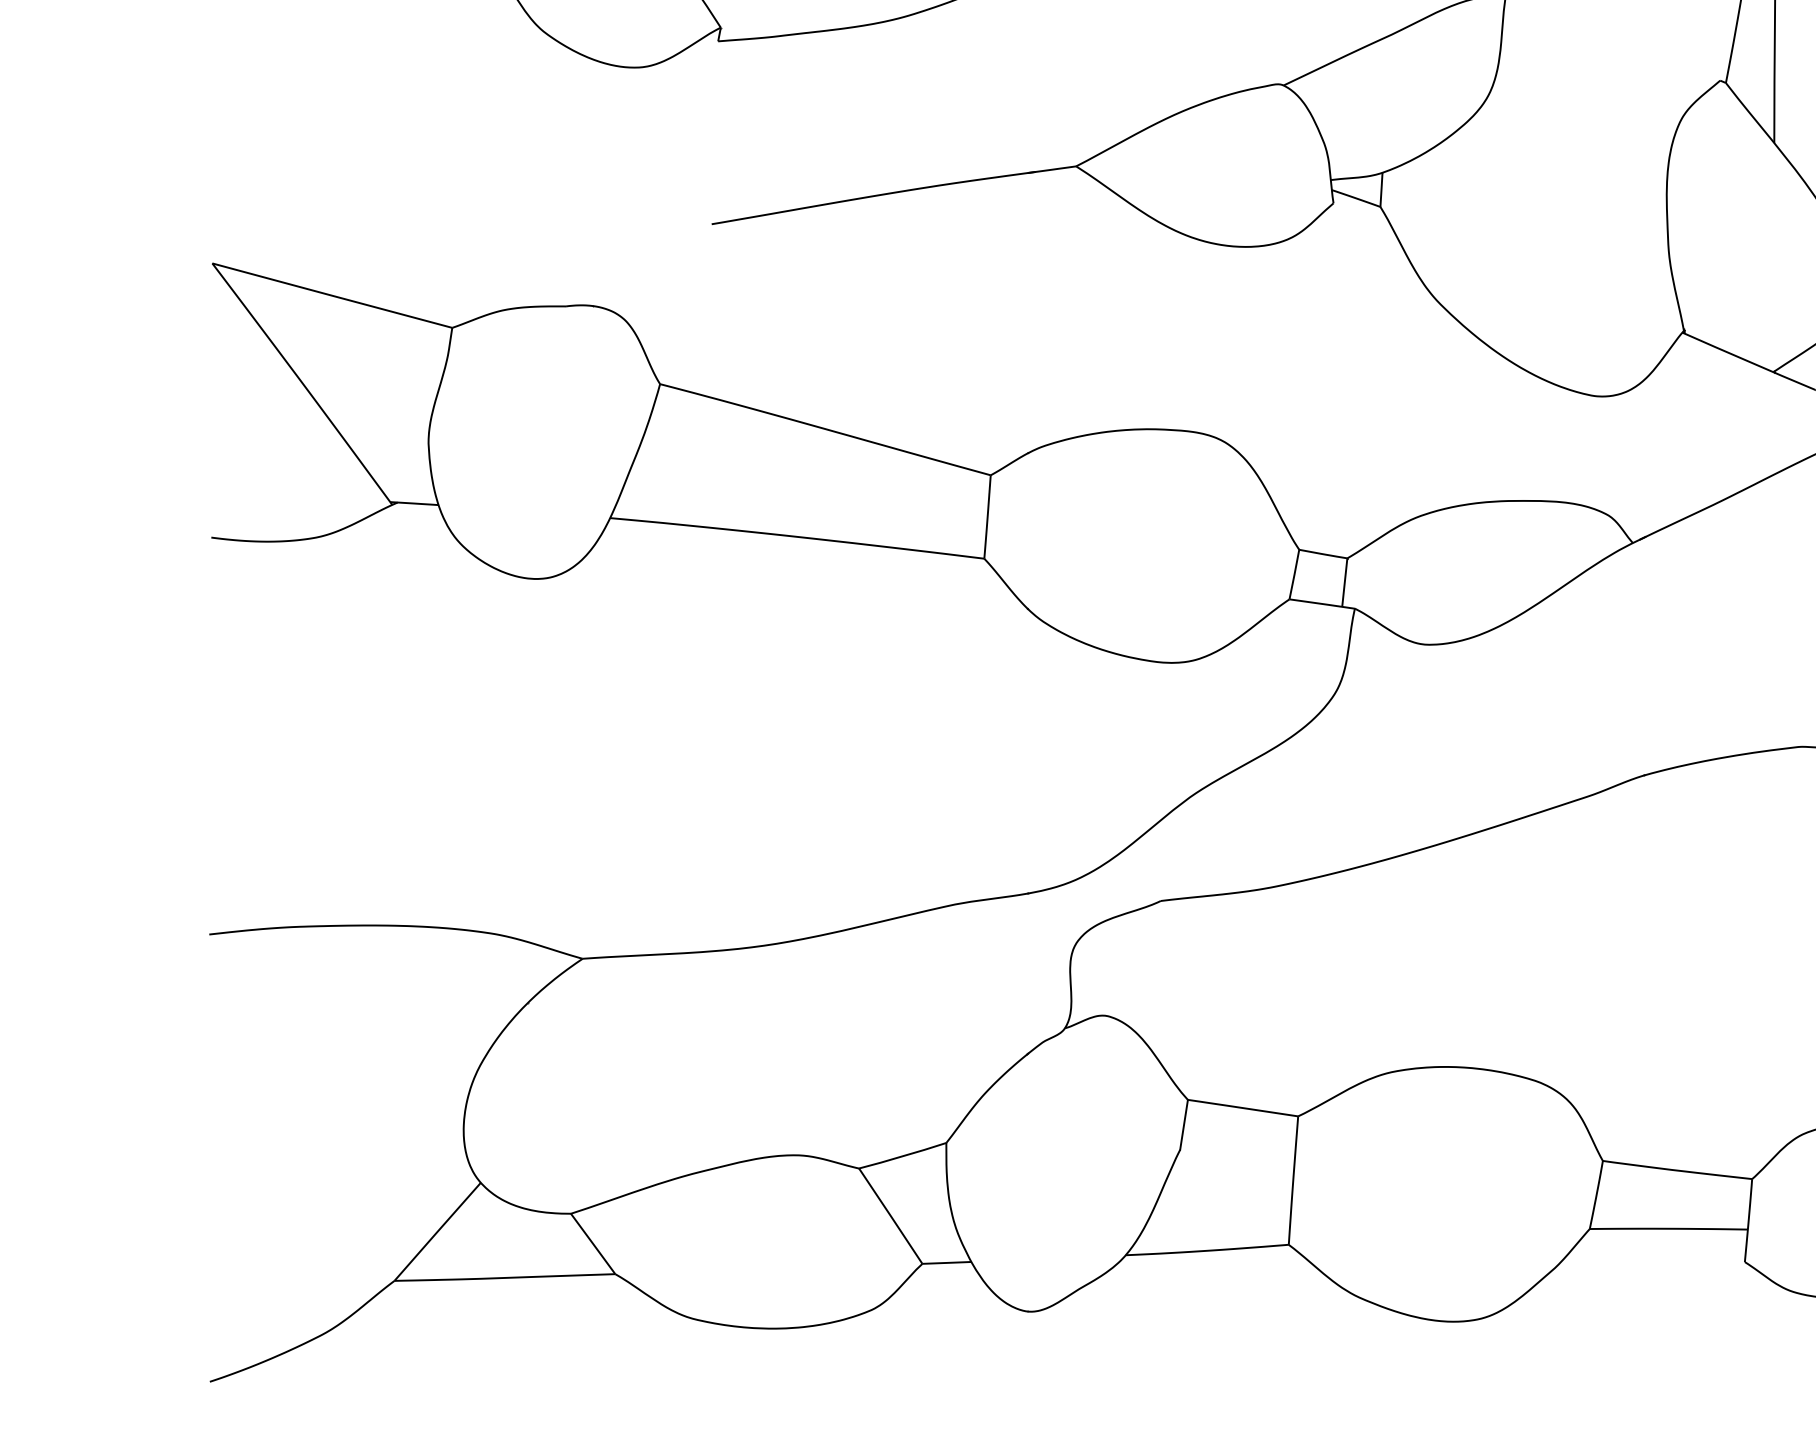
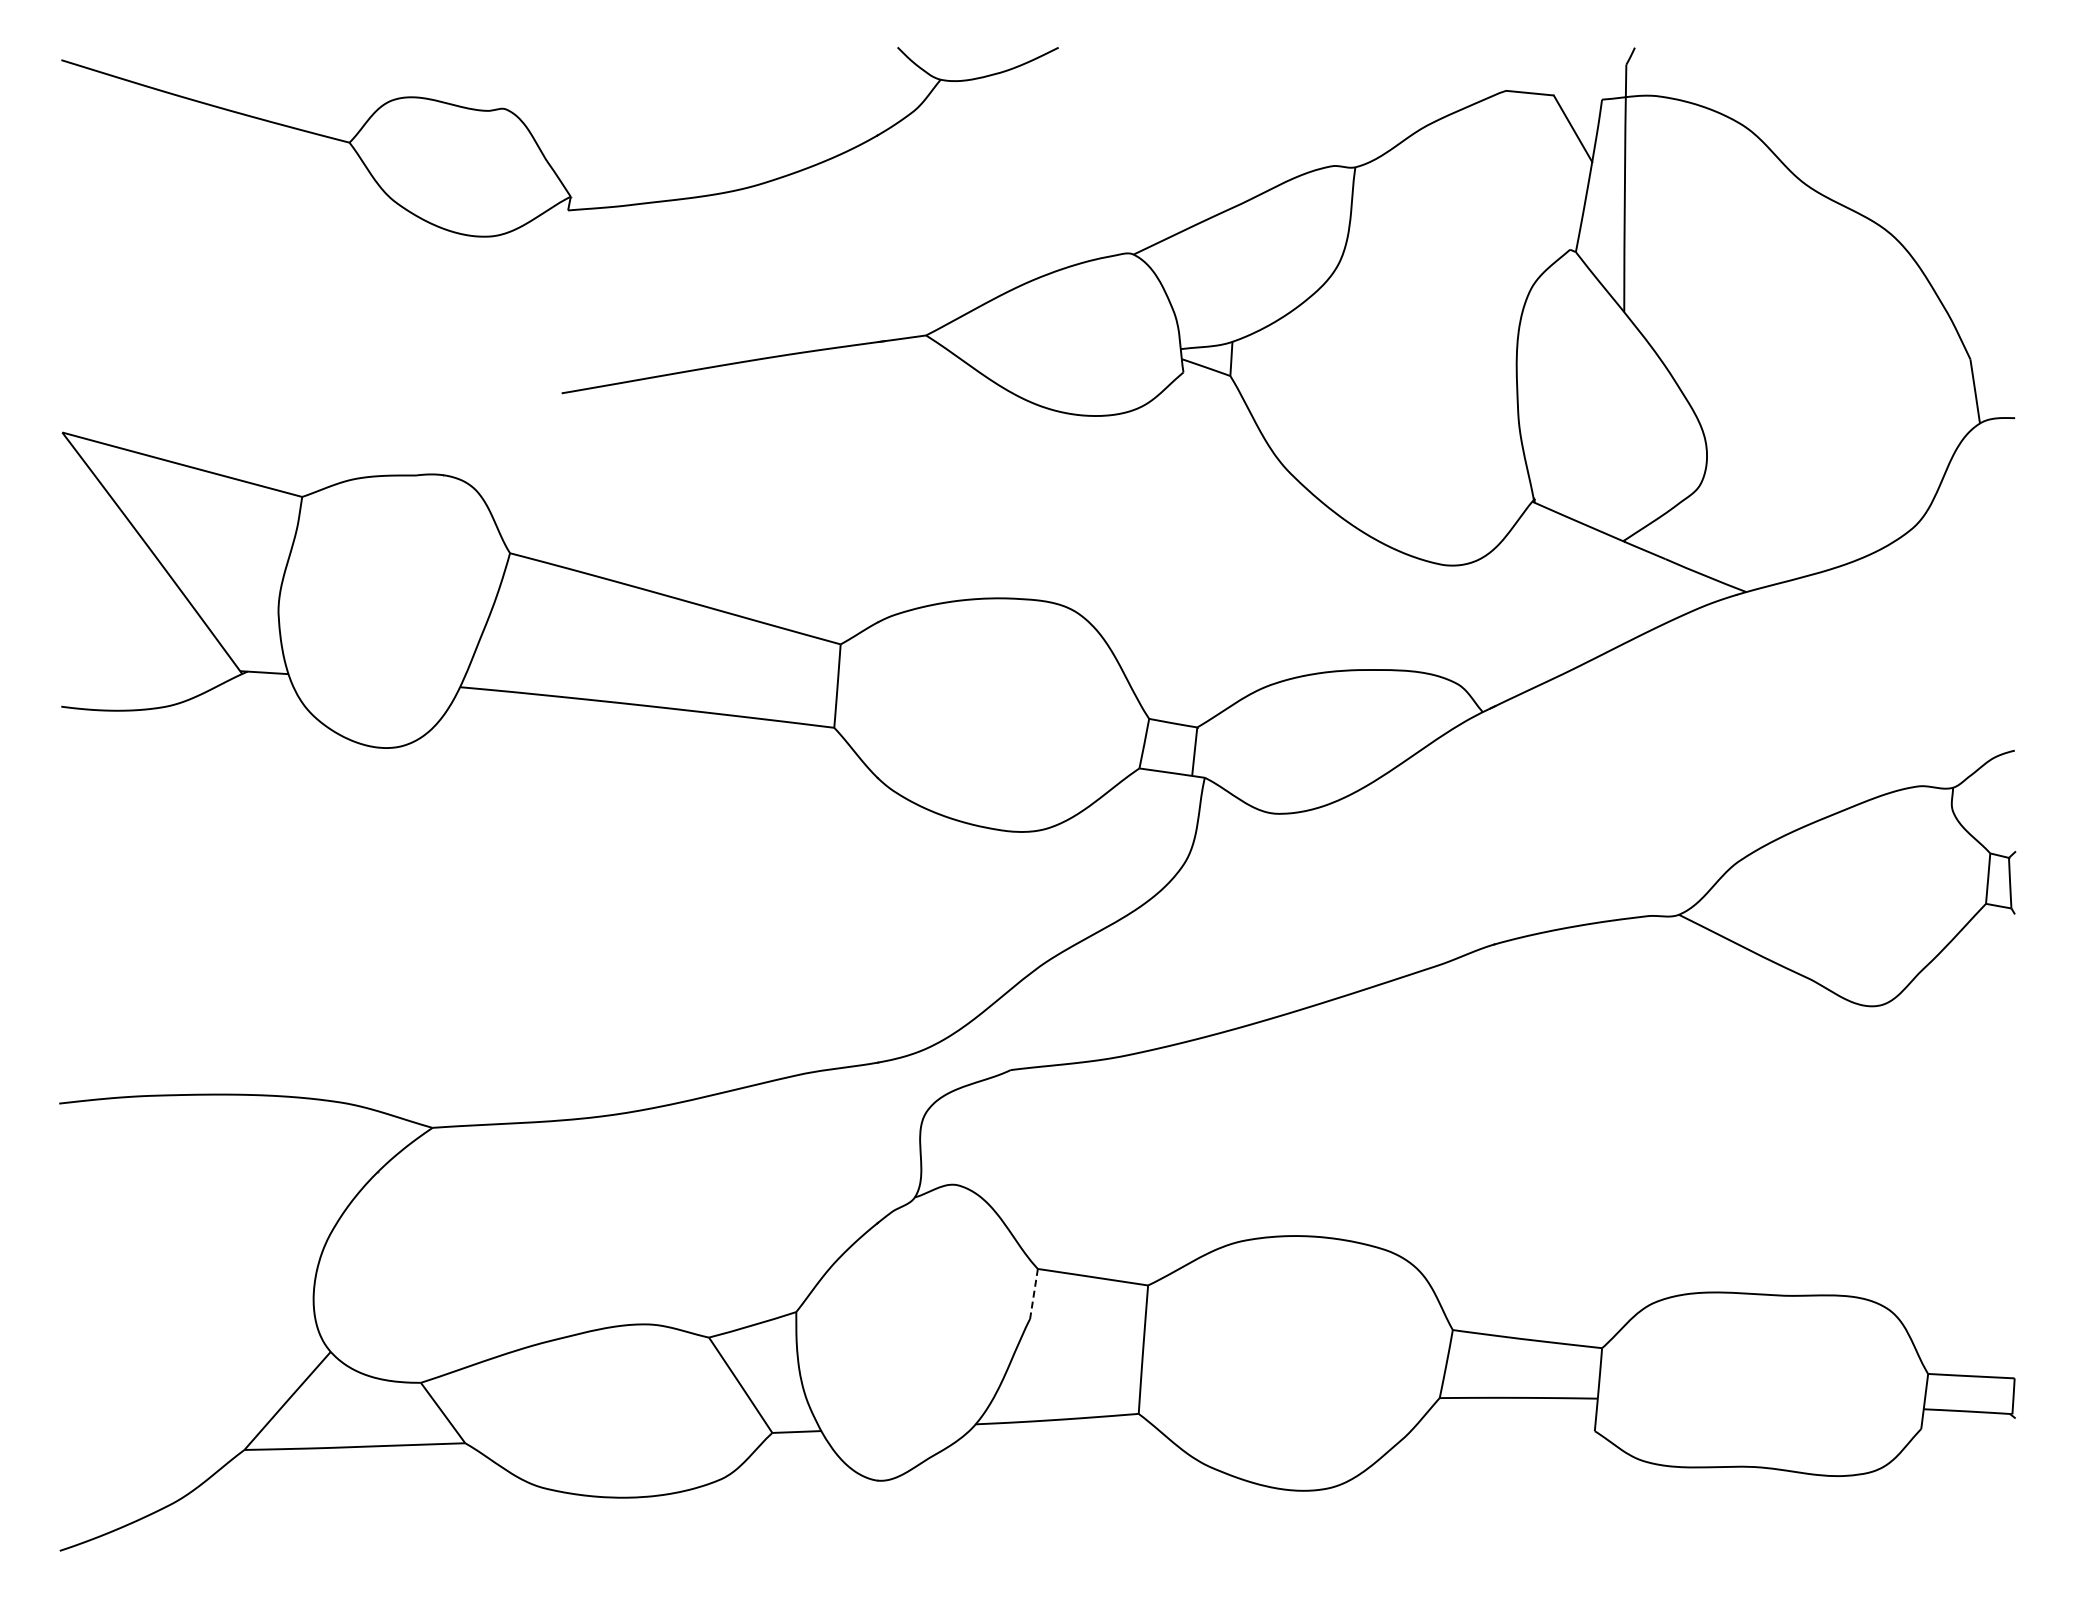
line: (1183, 1125) -> (1033, 1294), solid -> dashed

